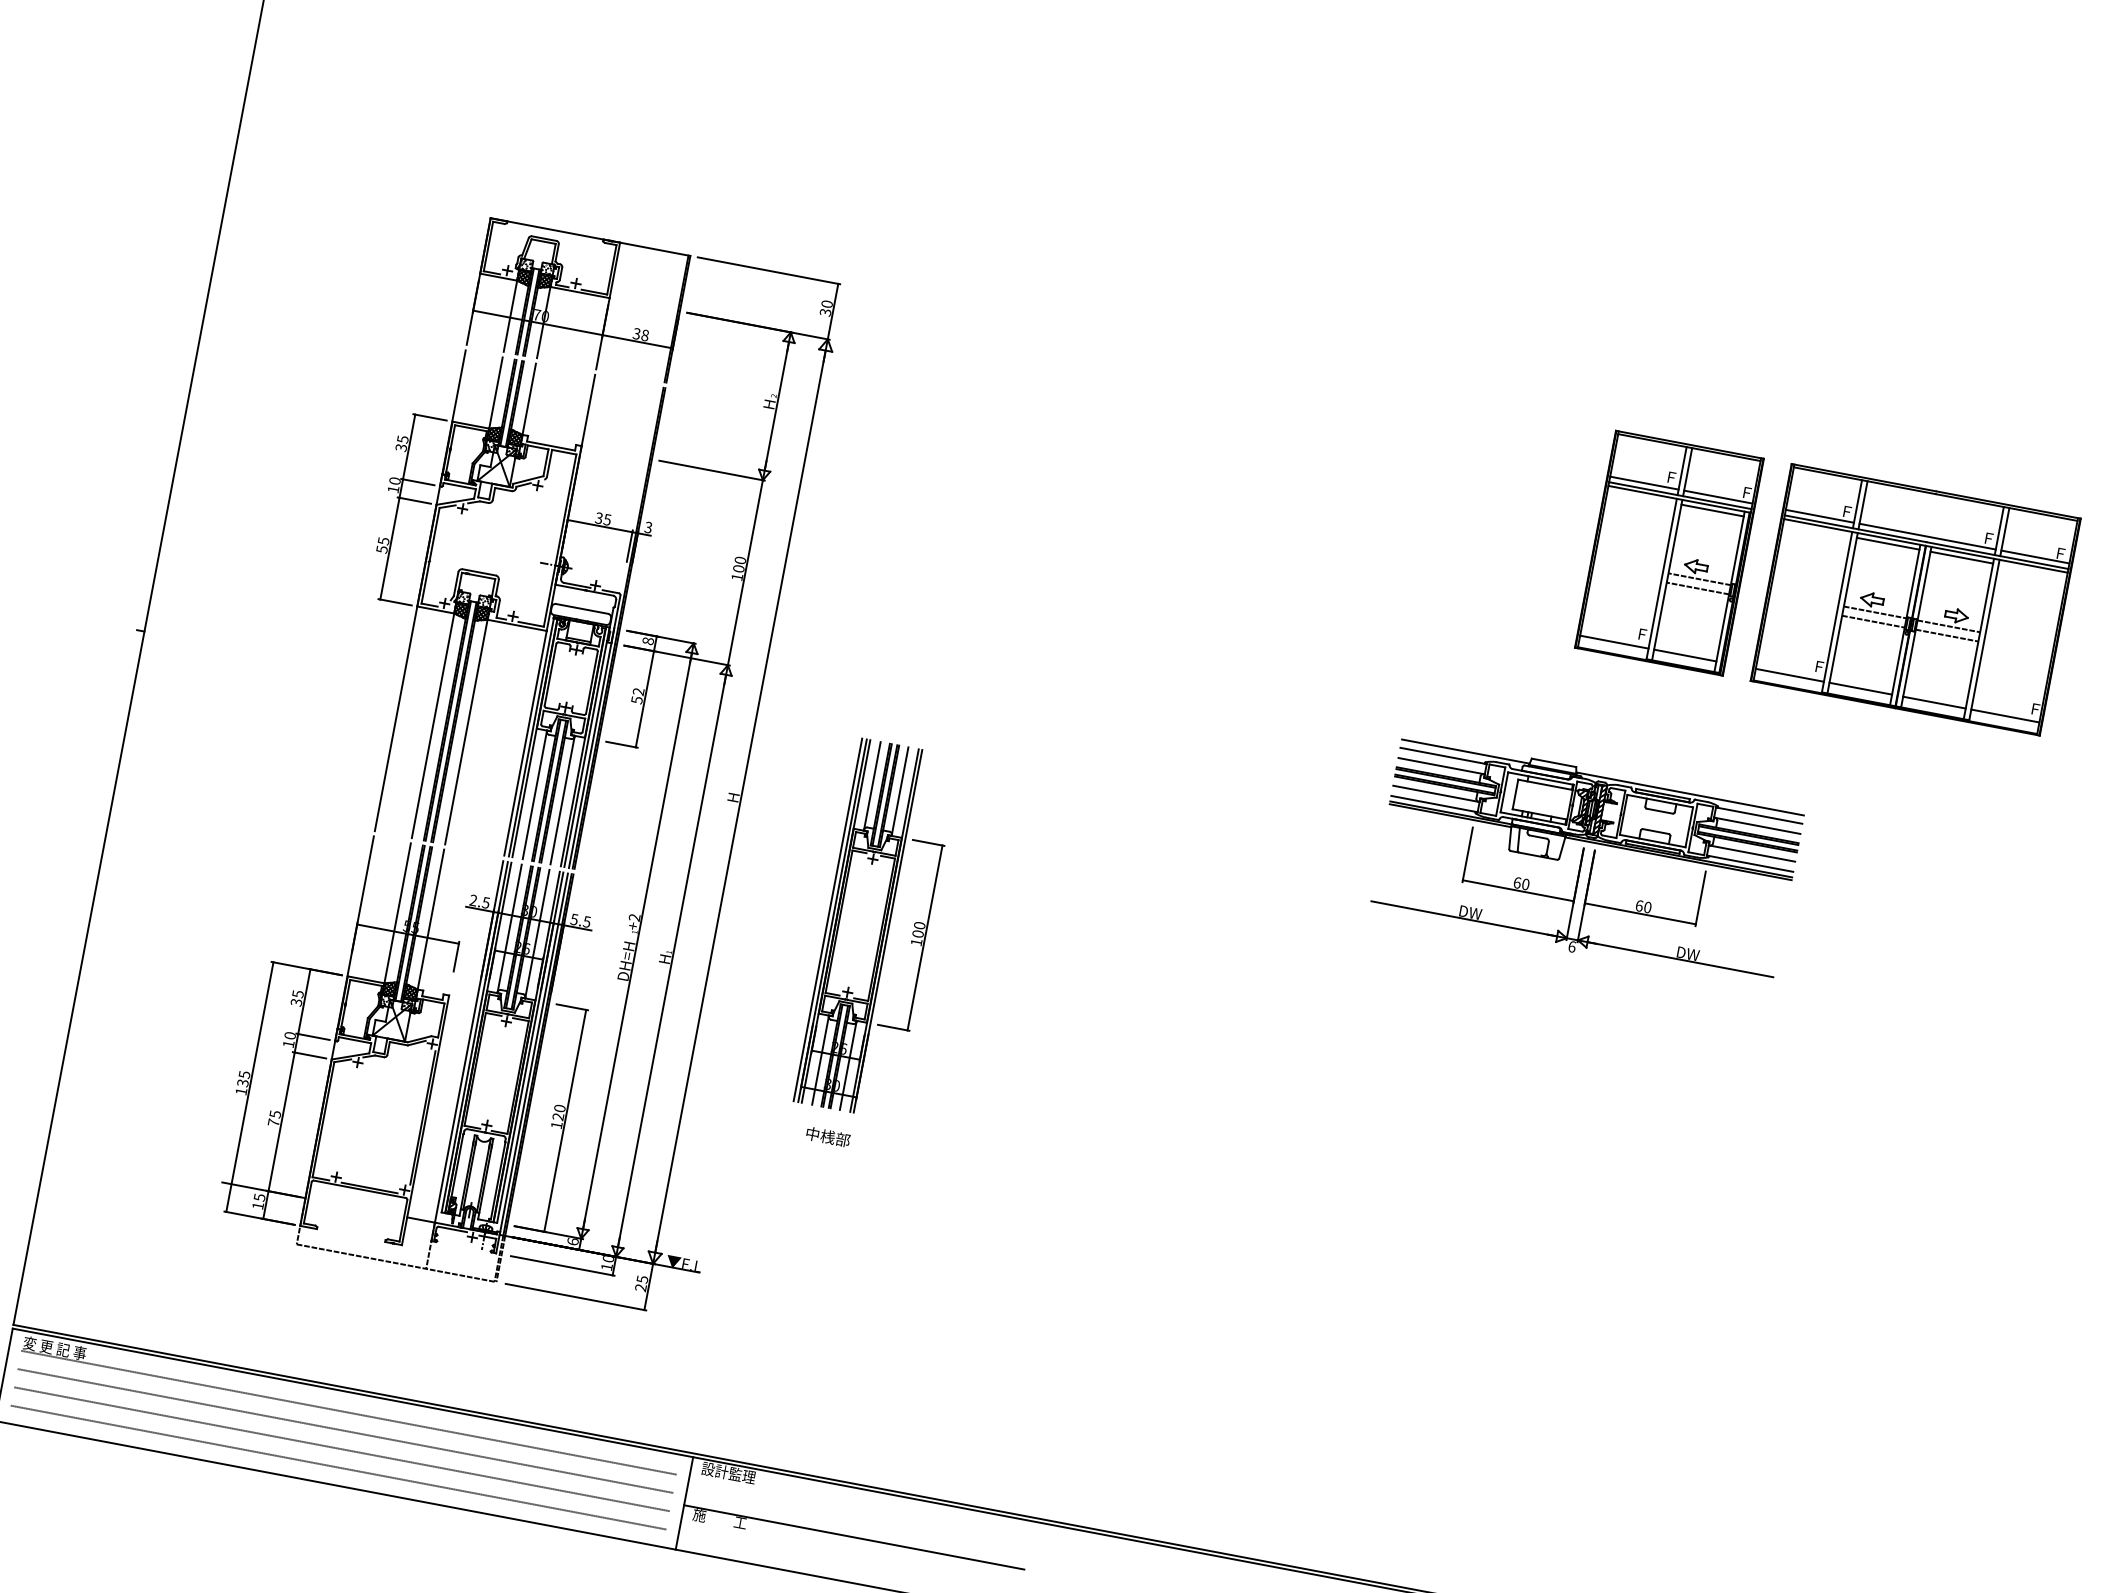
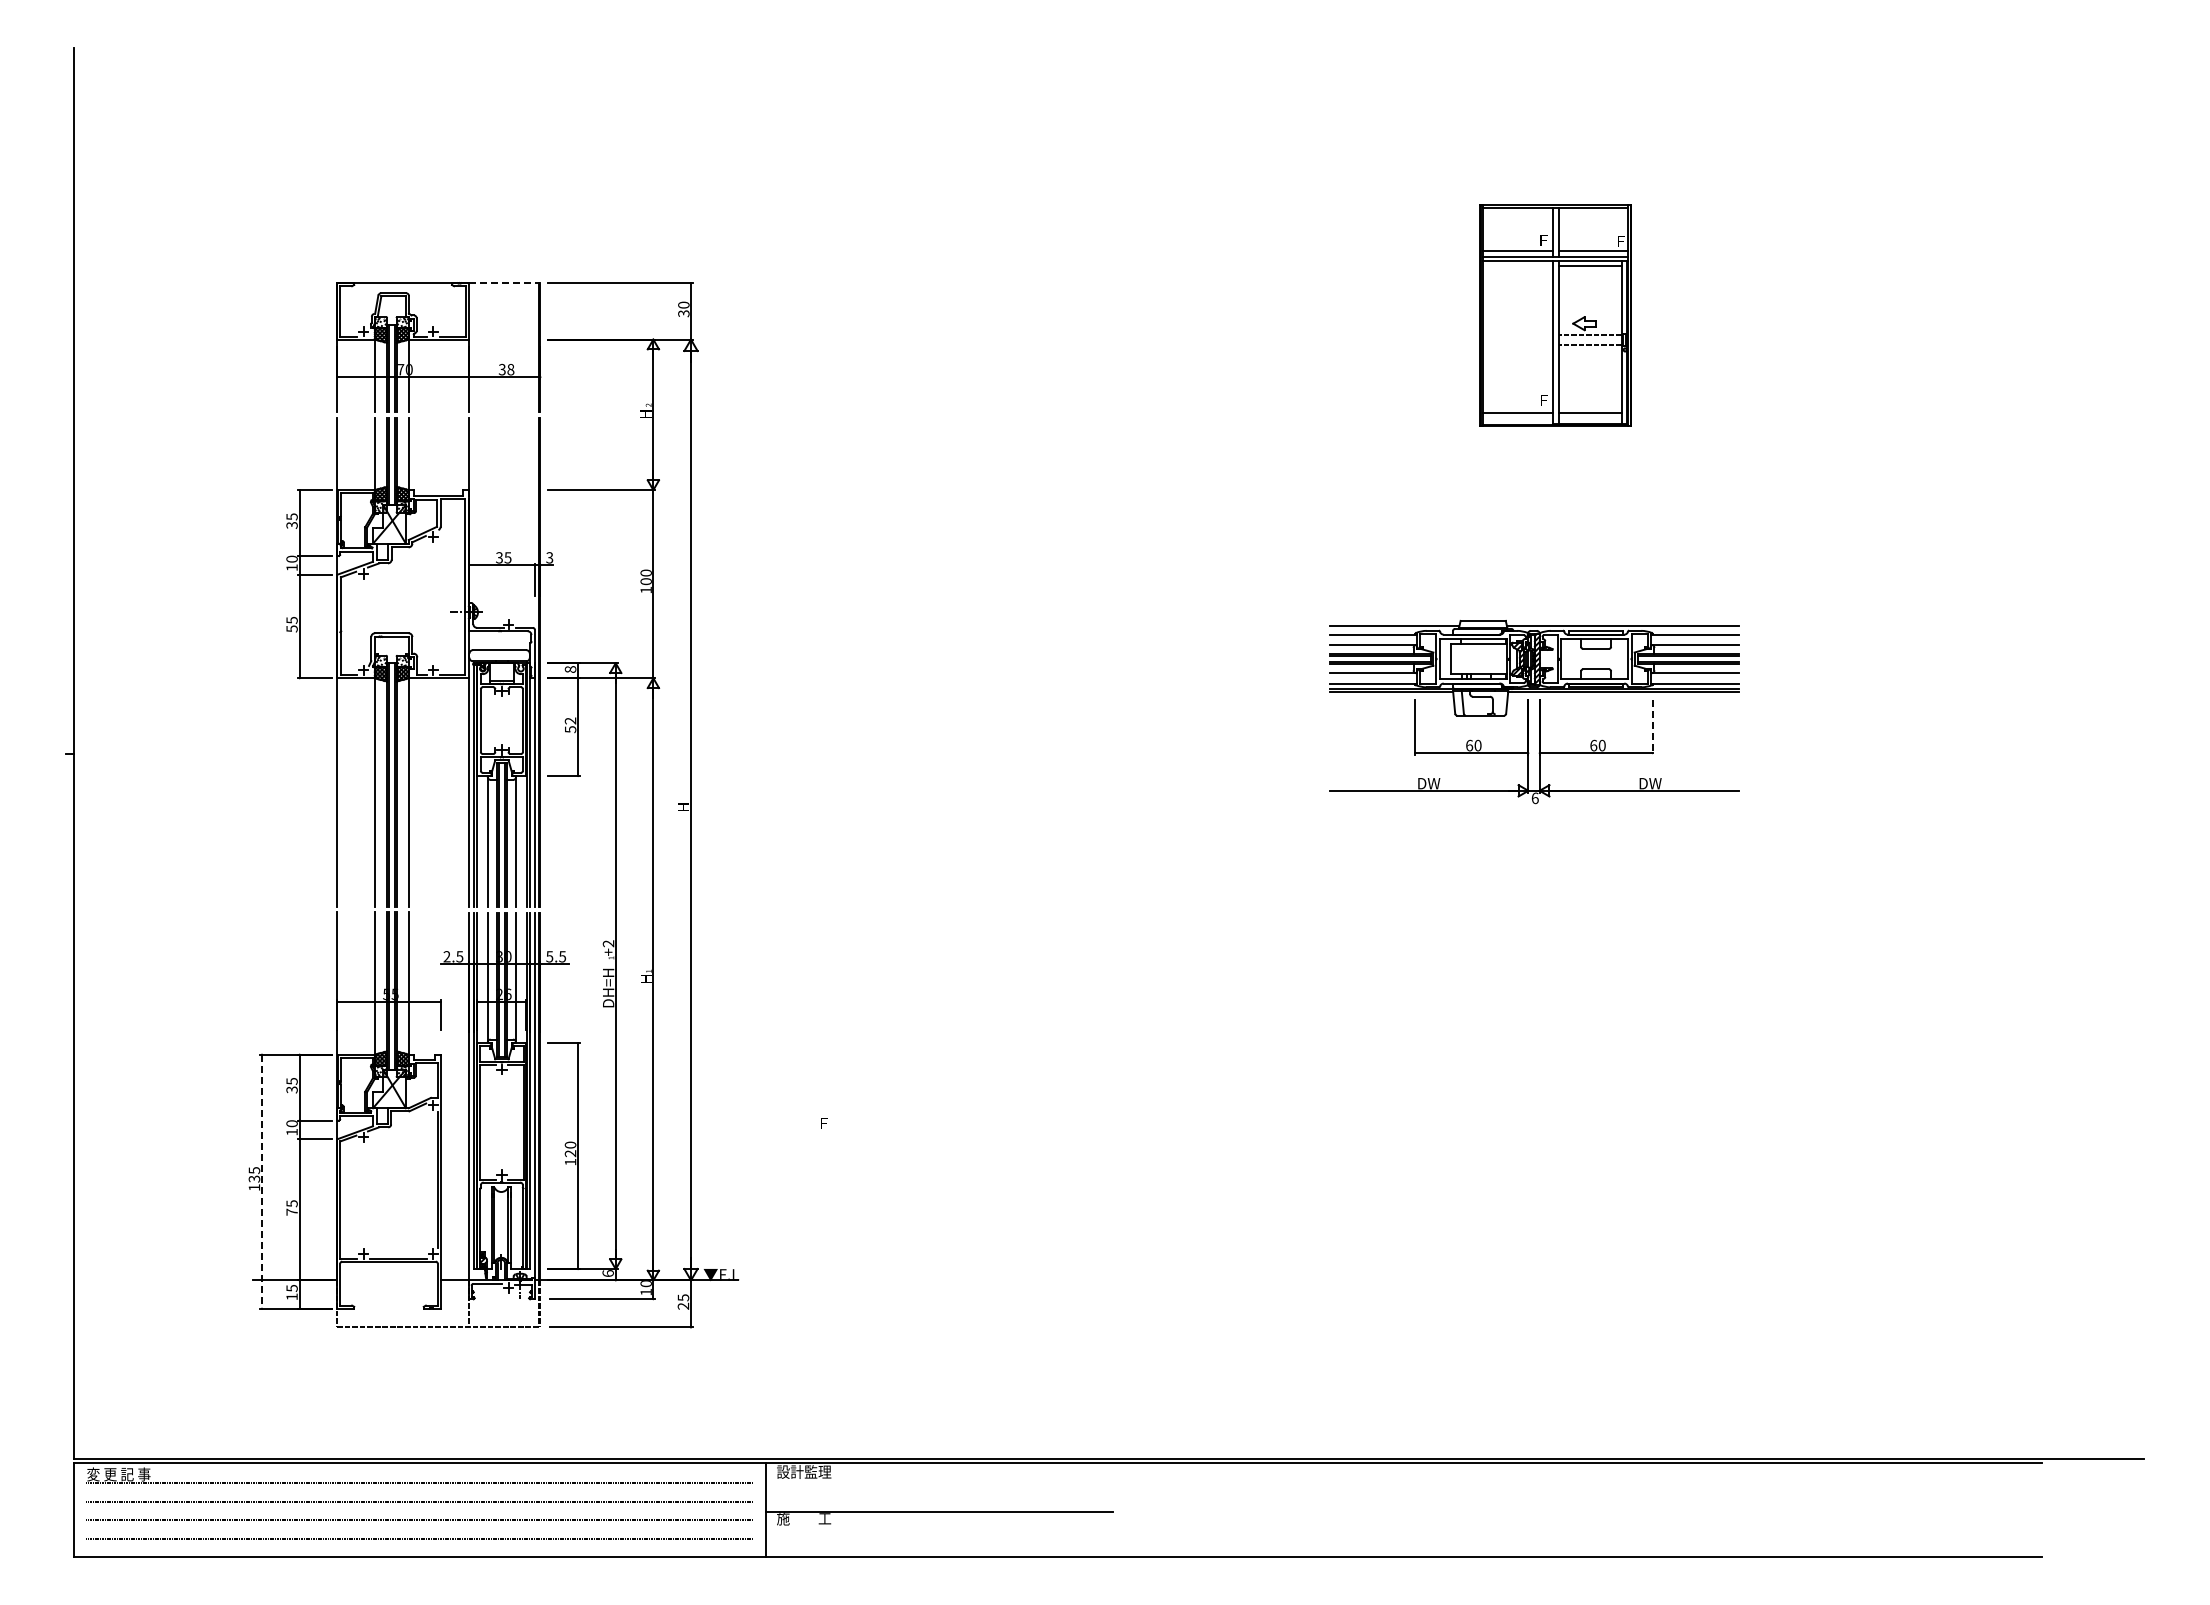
line: (654, 249) -> (504, 283), solid -> dashed
part: (1669, 553) -> (1555, 315), moved
part: (1915, 599) -> (1808, 393), removed
line: (1700, 899) -> (1652, 727), solid -> dashed
part: (877, 929) -> (849, 910), removed
line: (249, 1087) -> (261, 1182), solid -> dashed
text: (828, 1137) -> (839, 1123), 中桟部 -> Ｆ

